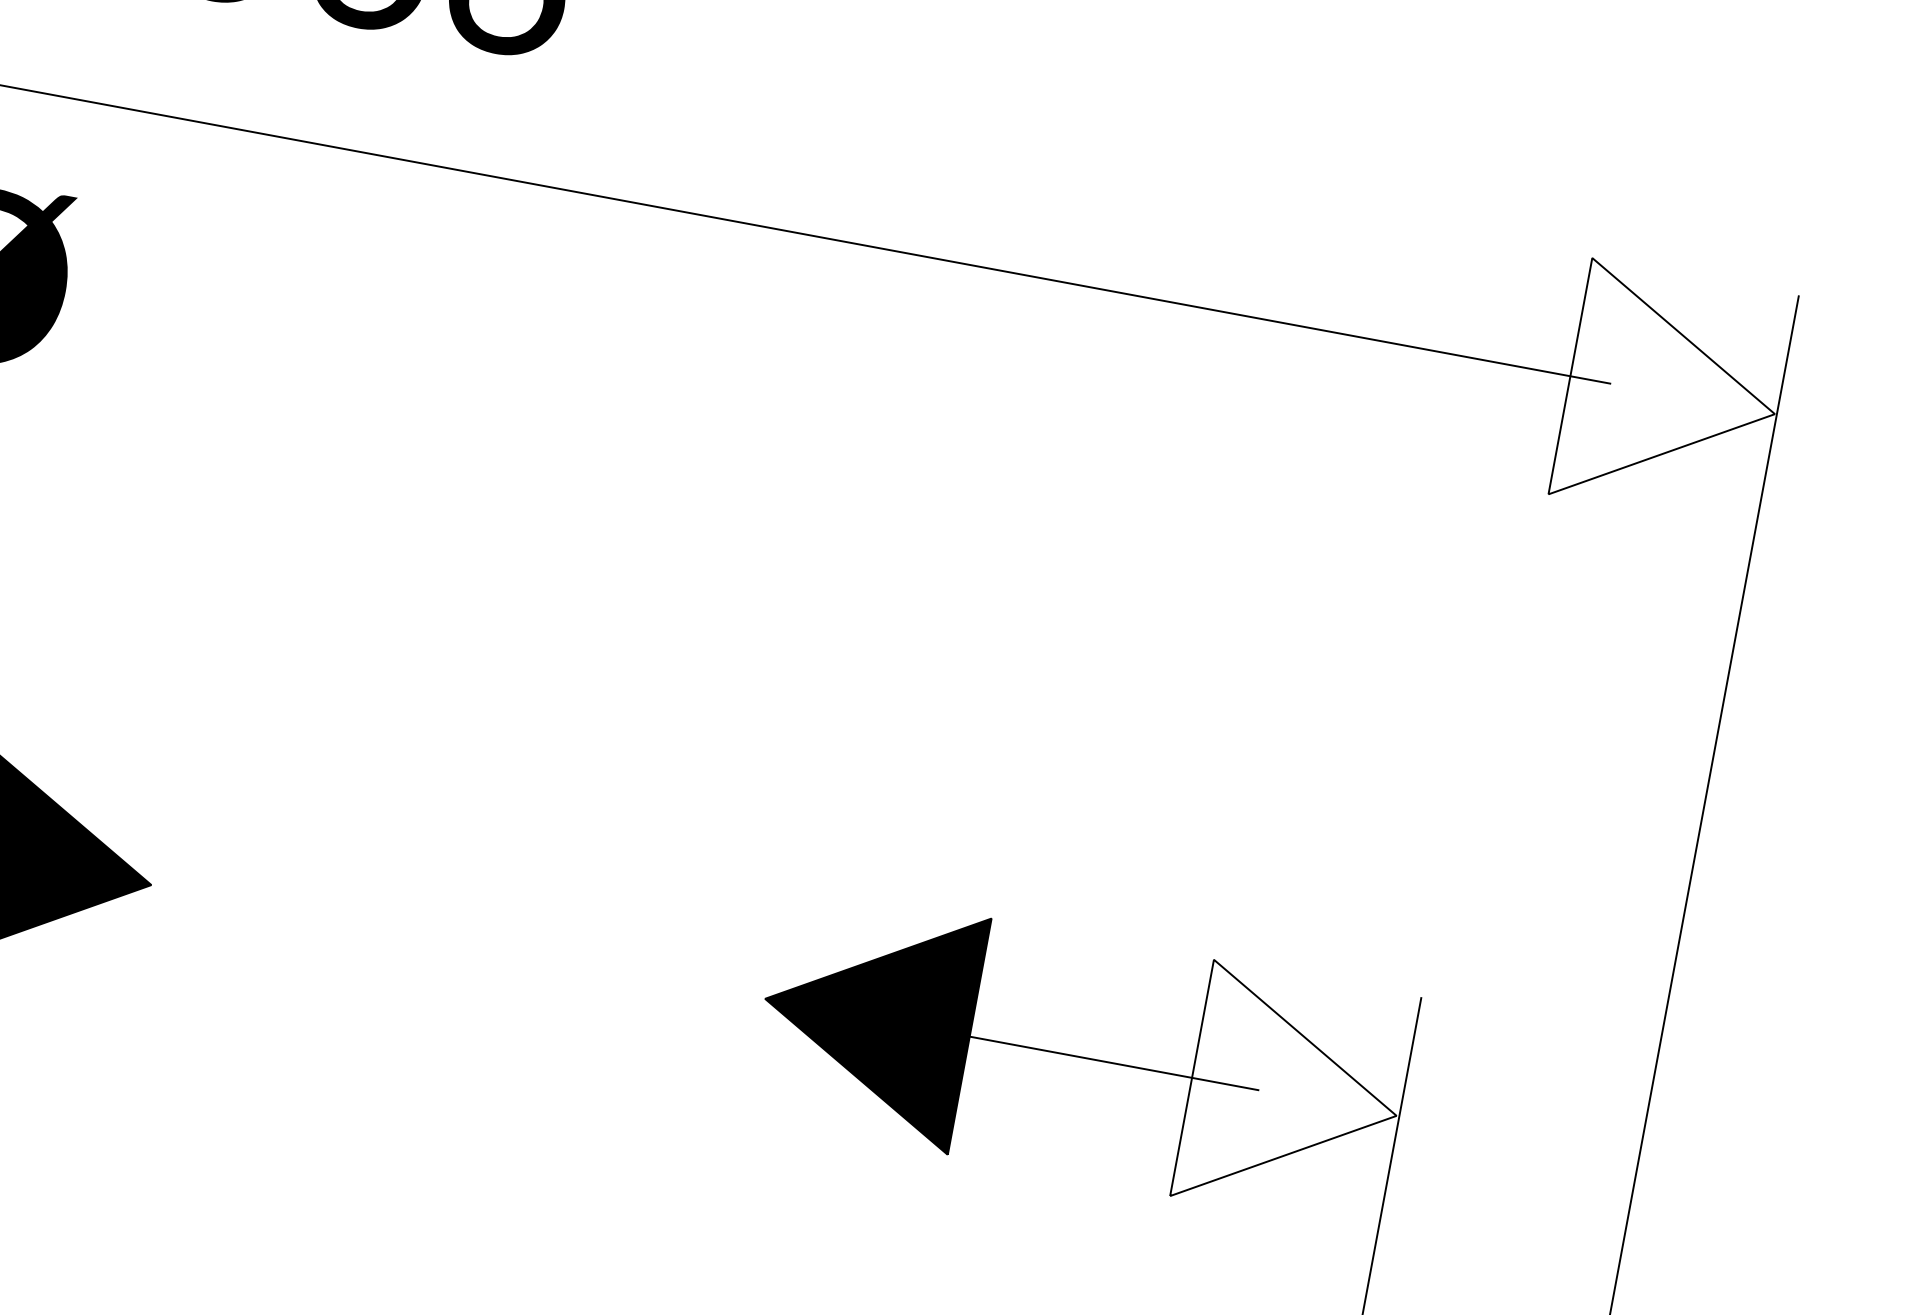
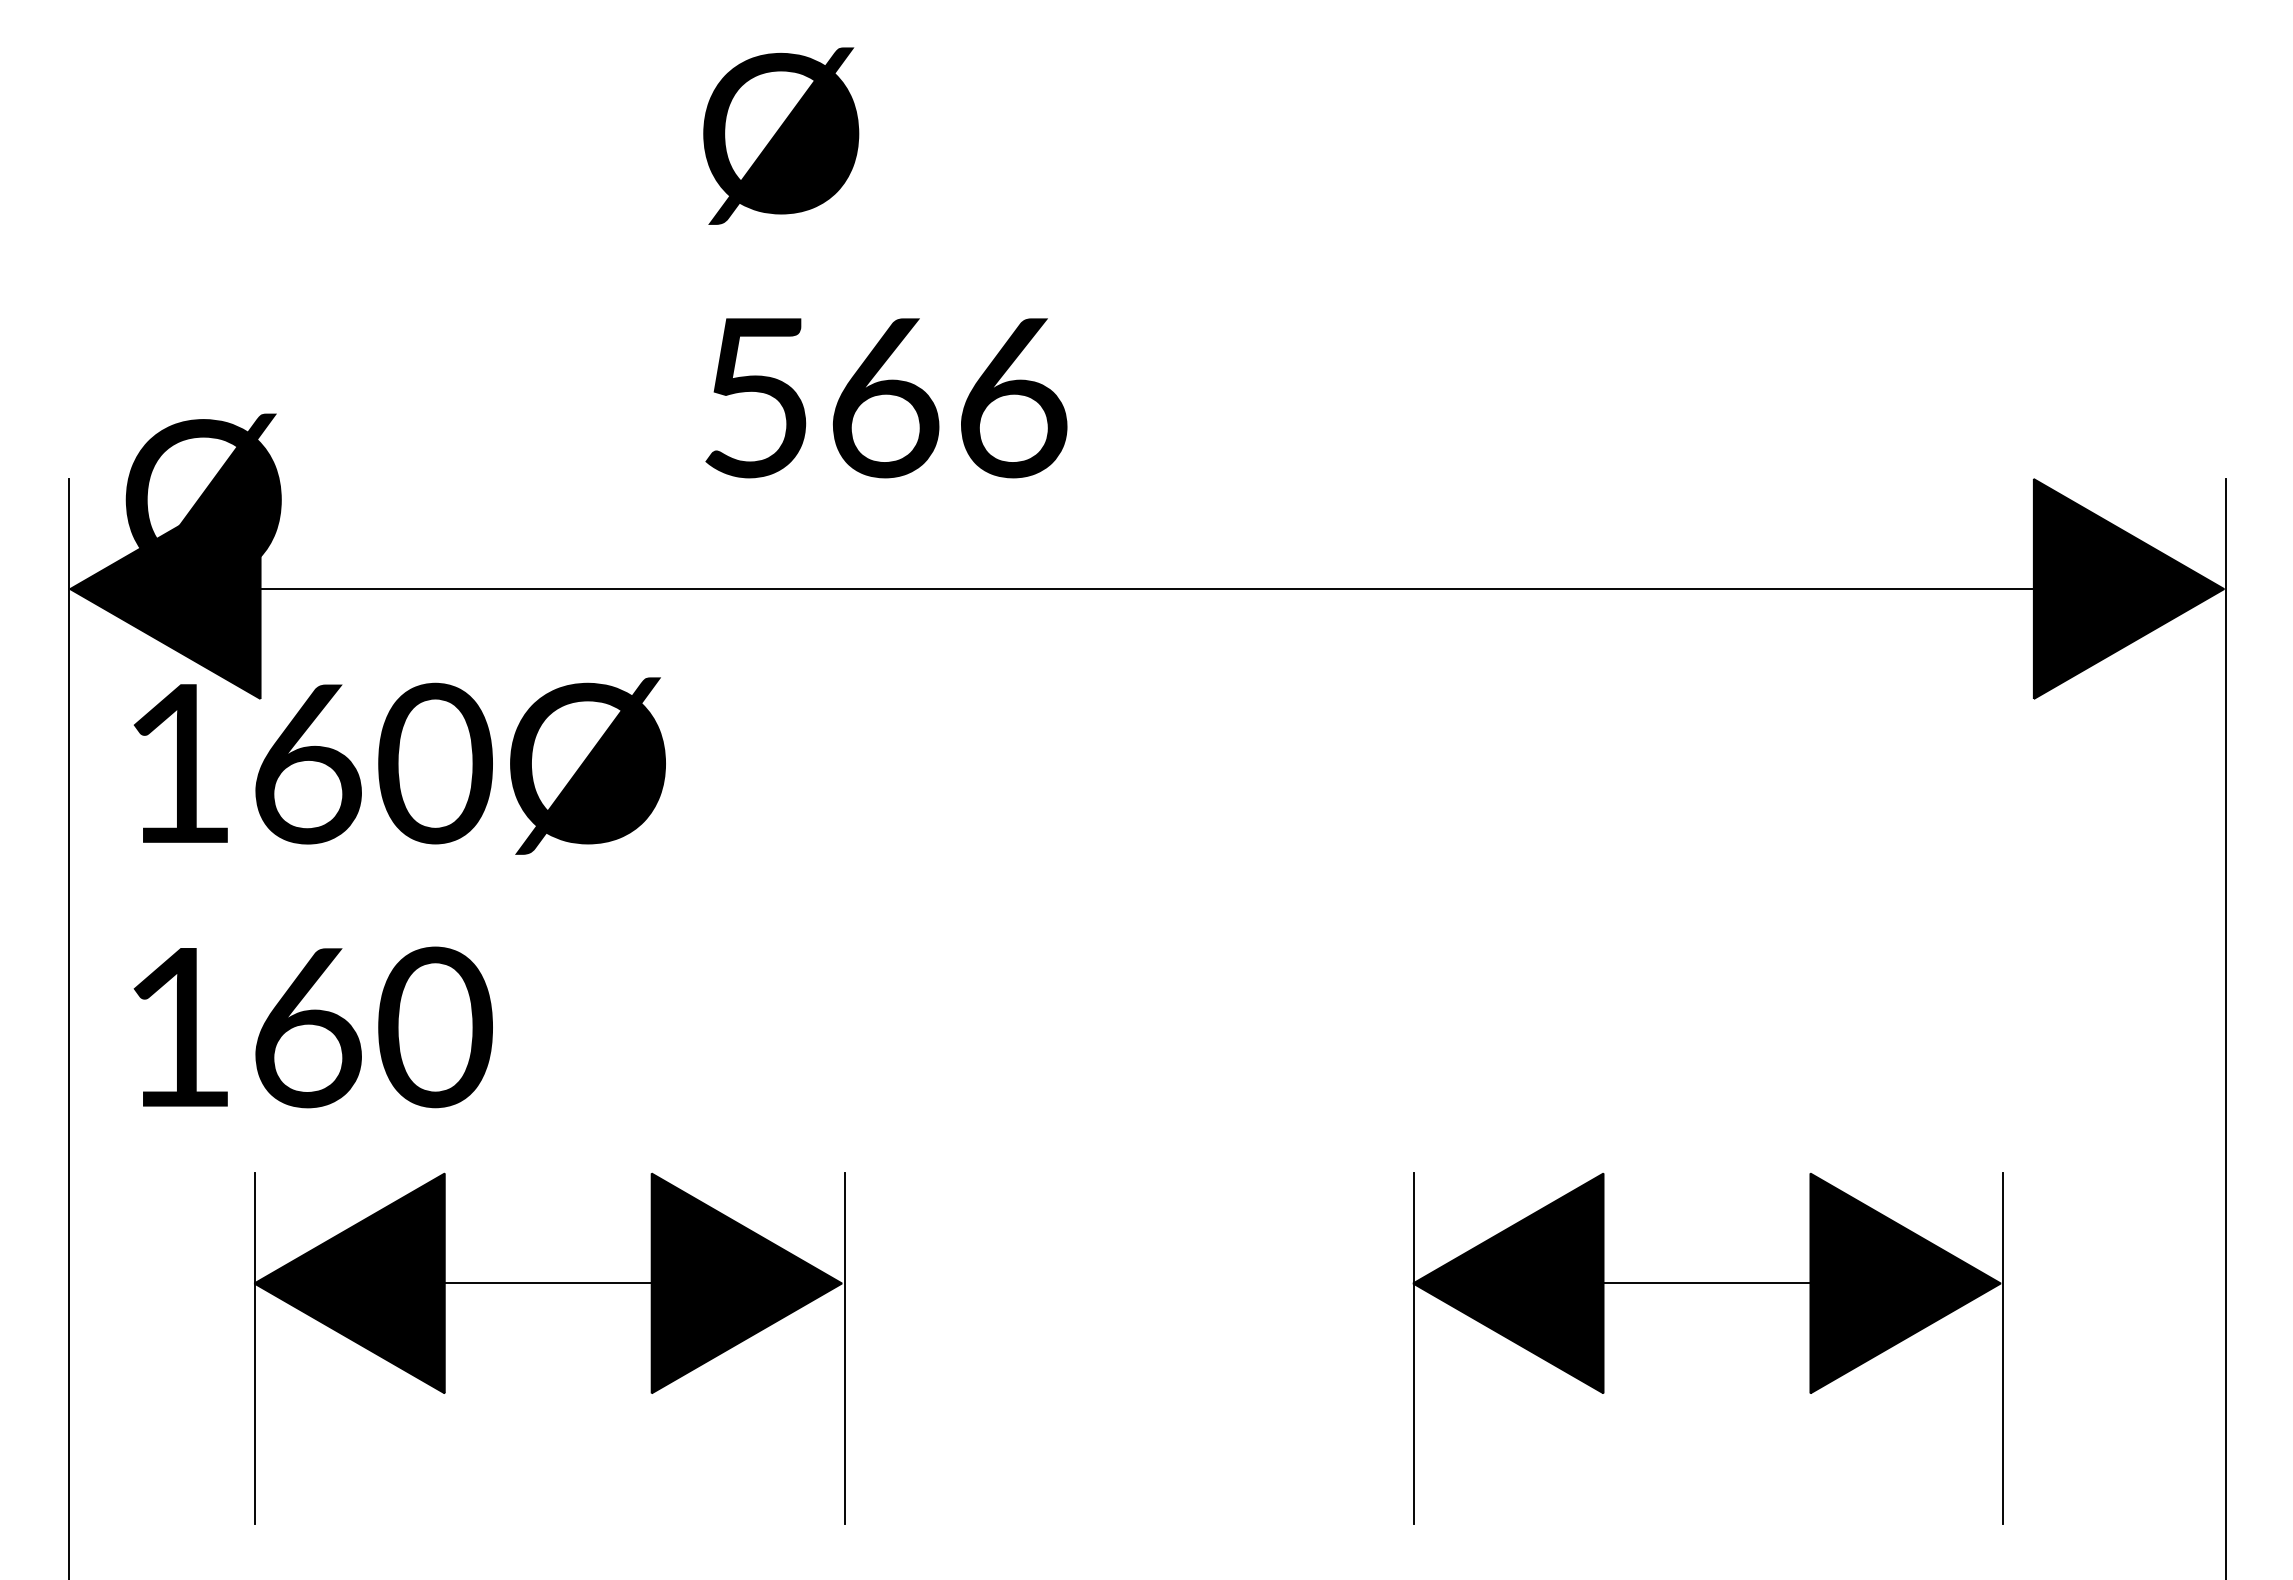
fill: (1672, 395) -> (2128, 589), added
line: (141, 955) -> (844, 1348), added
line: (753, 1068) -> (1414, 1348), added
fill: (1294, 1096) -> (1905, 1283), added

